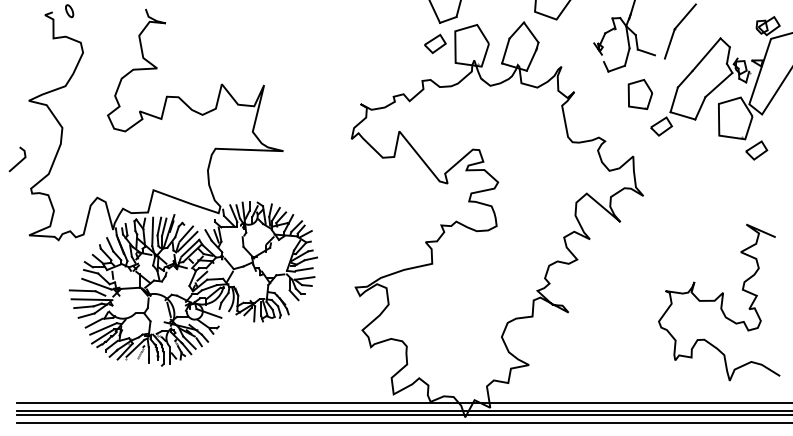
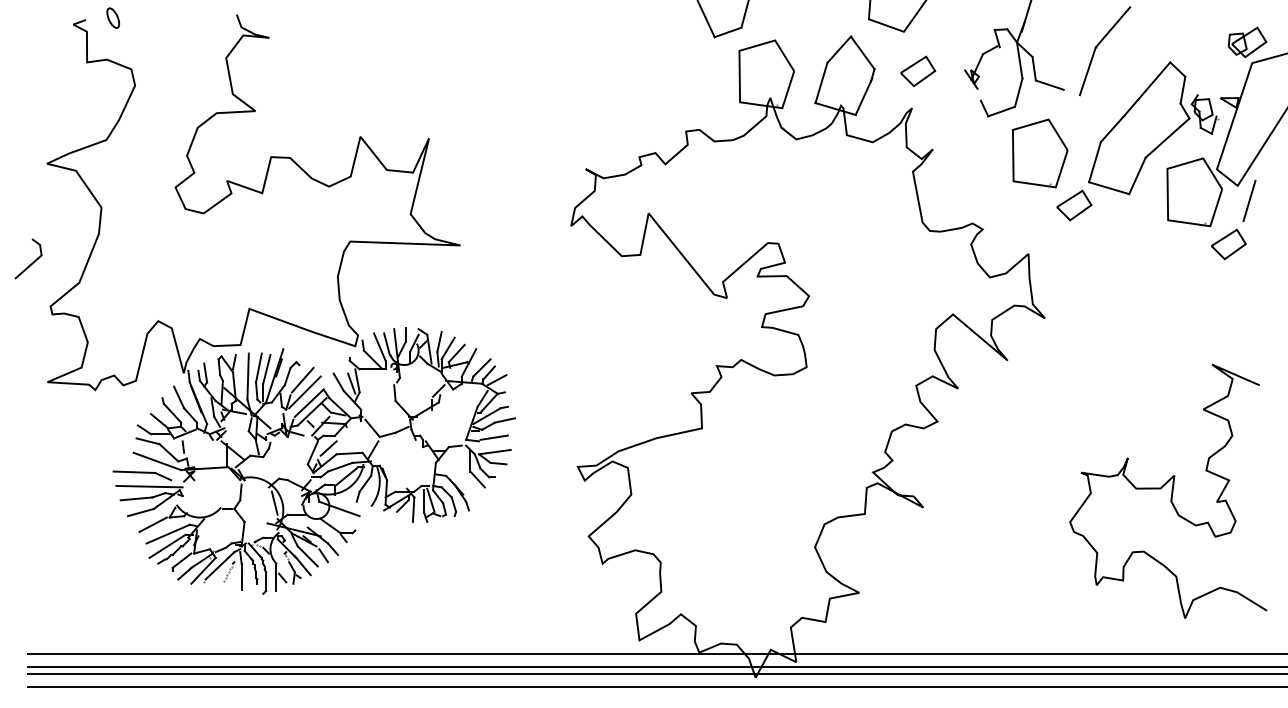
part: (435, 43) -> (918, 70), moved
part: (640, 94) -> (1040, 153), size x1.43
line: (769, 123) -> (1249, 200), added

